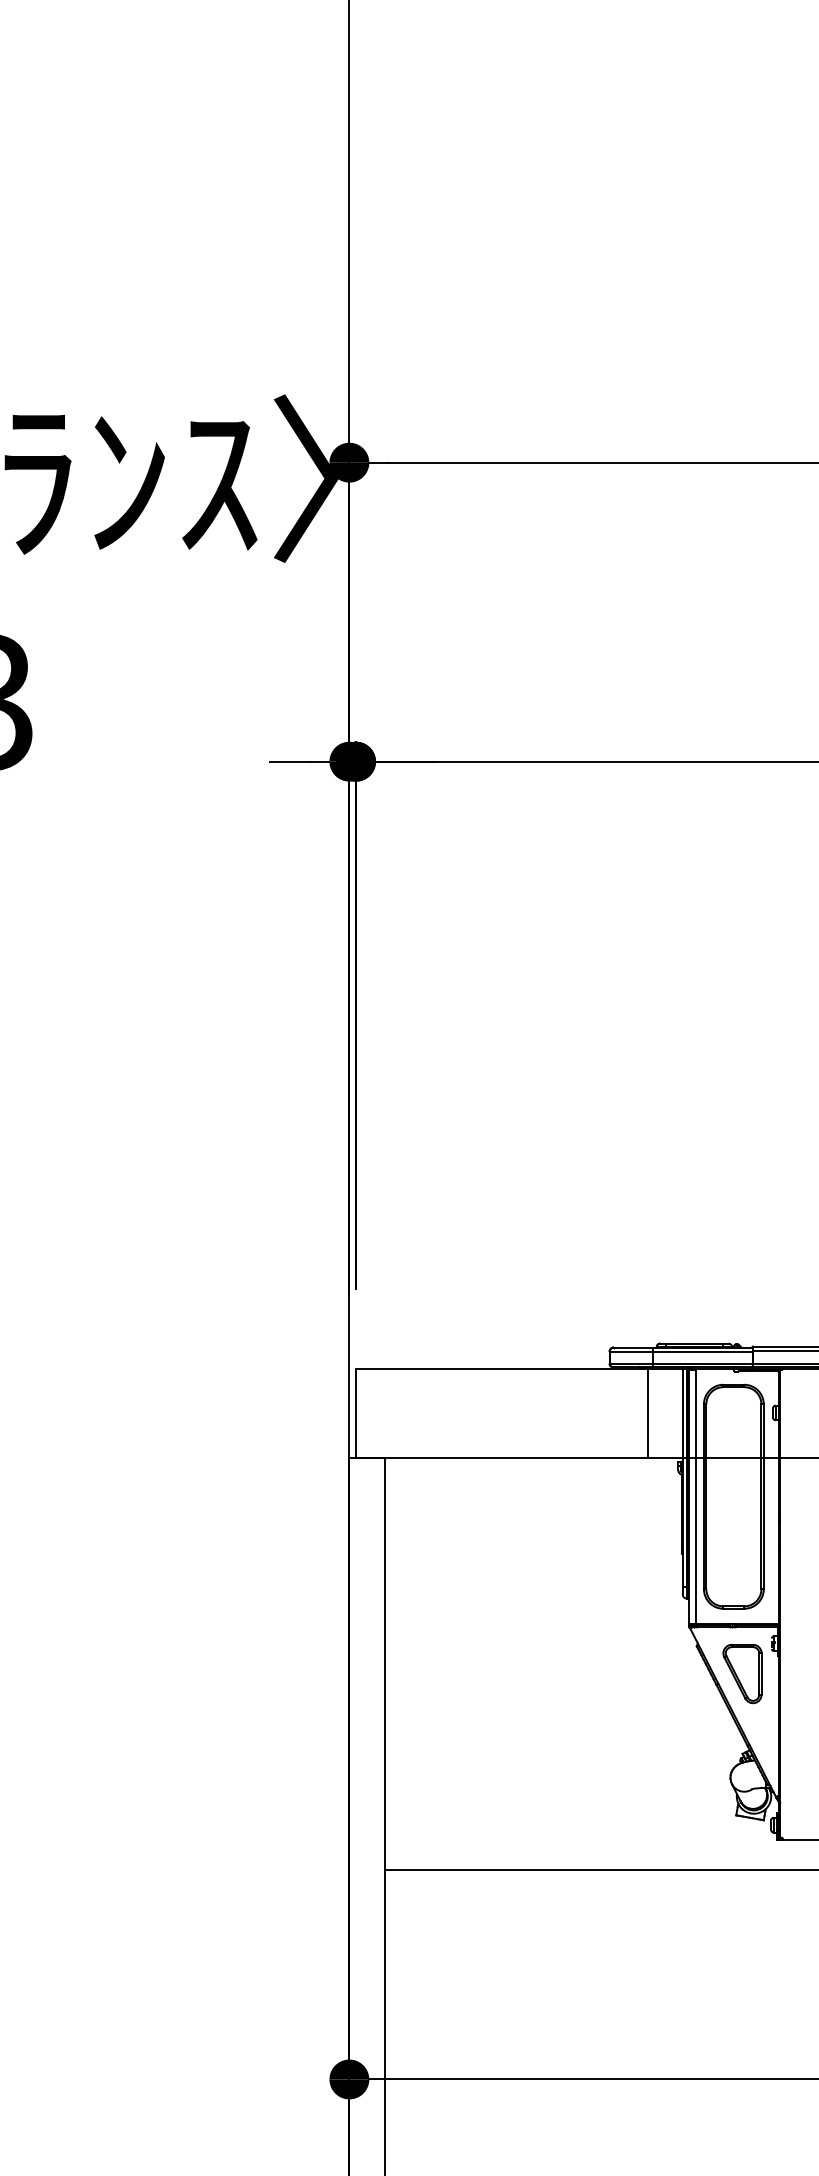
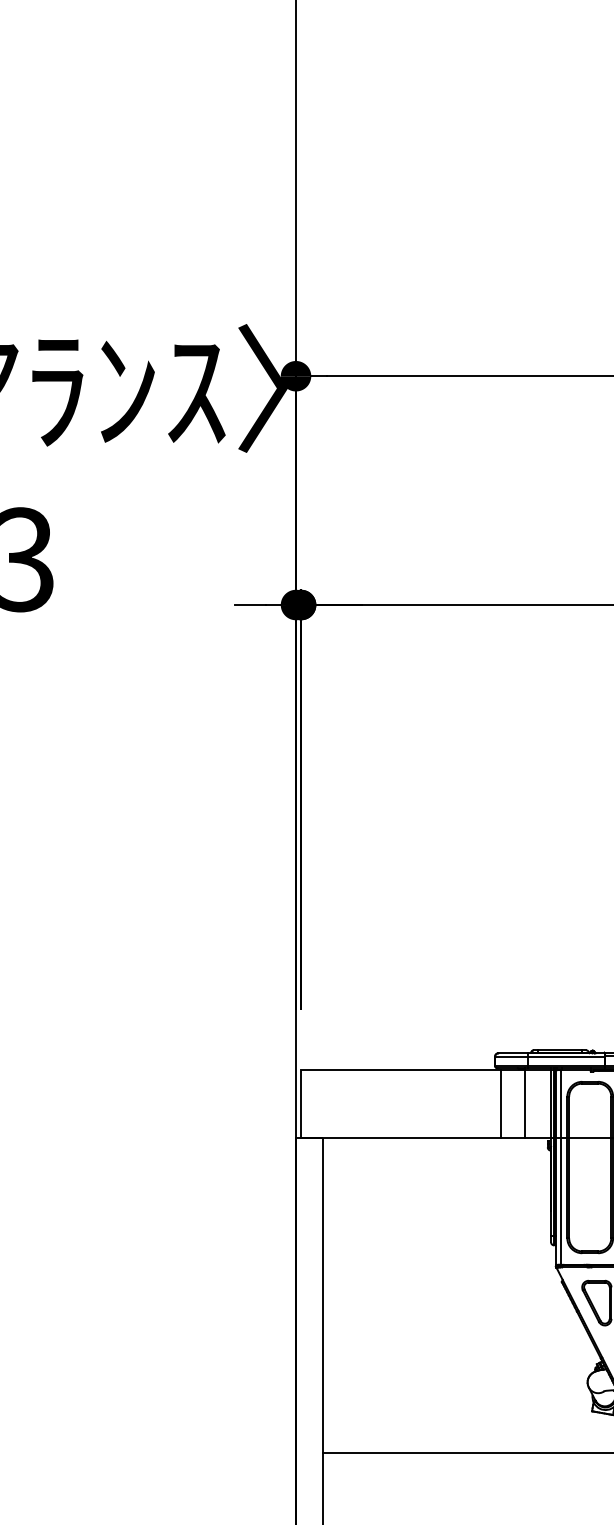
line: (617, 1412) -> (501, 1103), added

